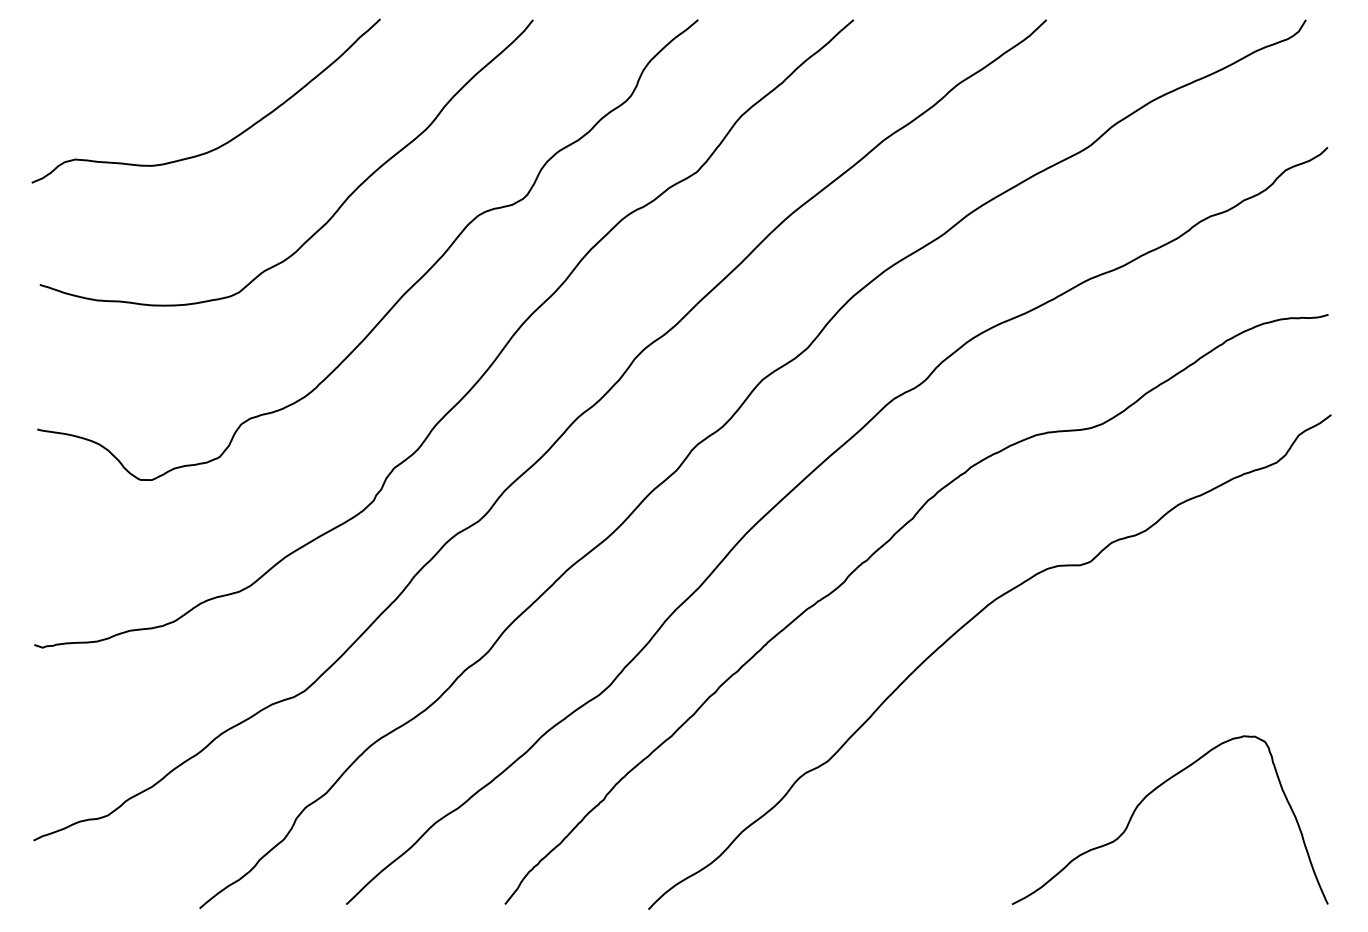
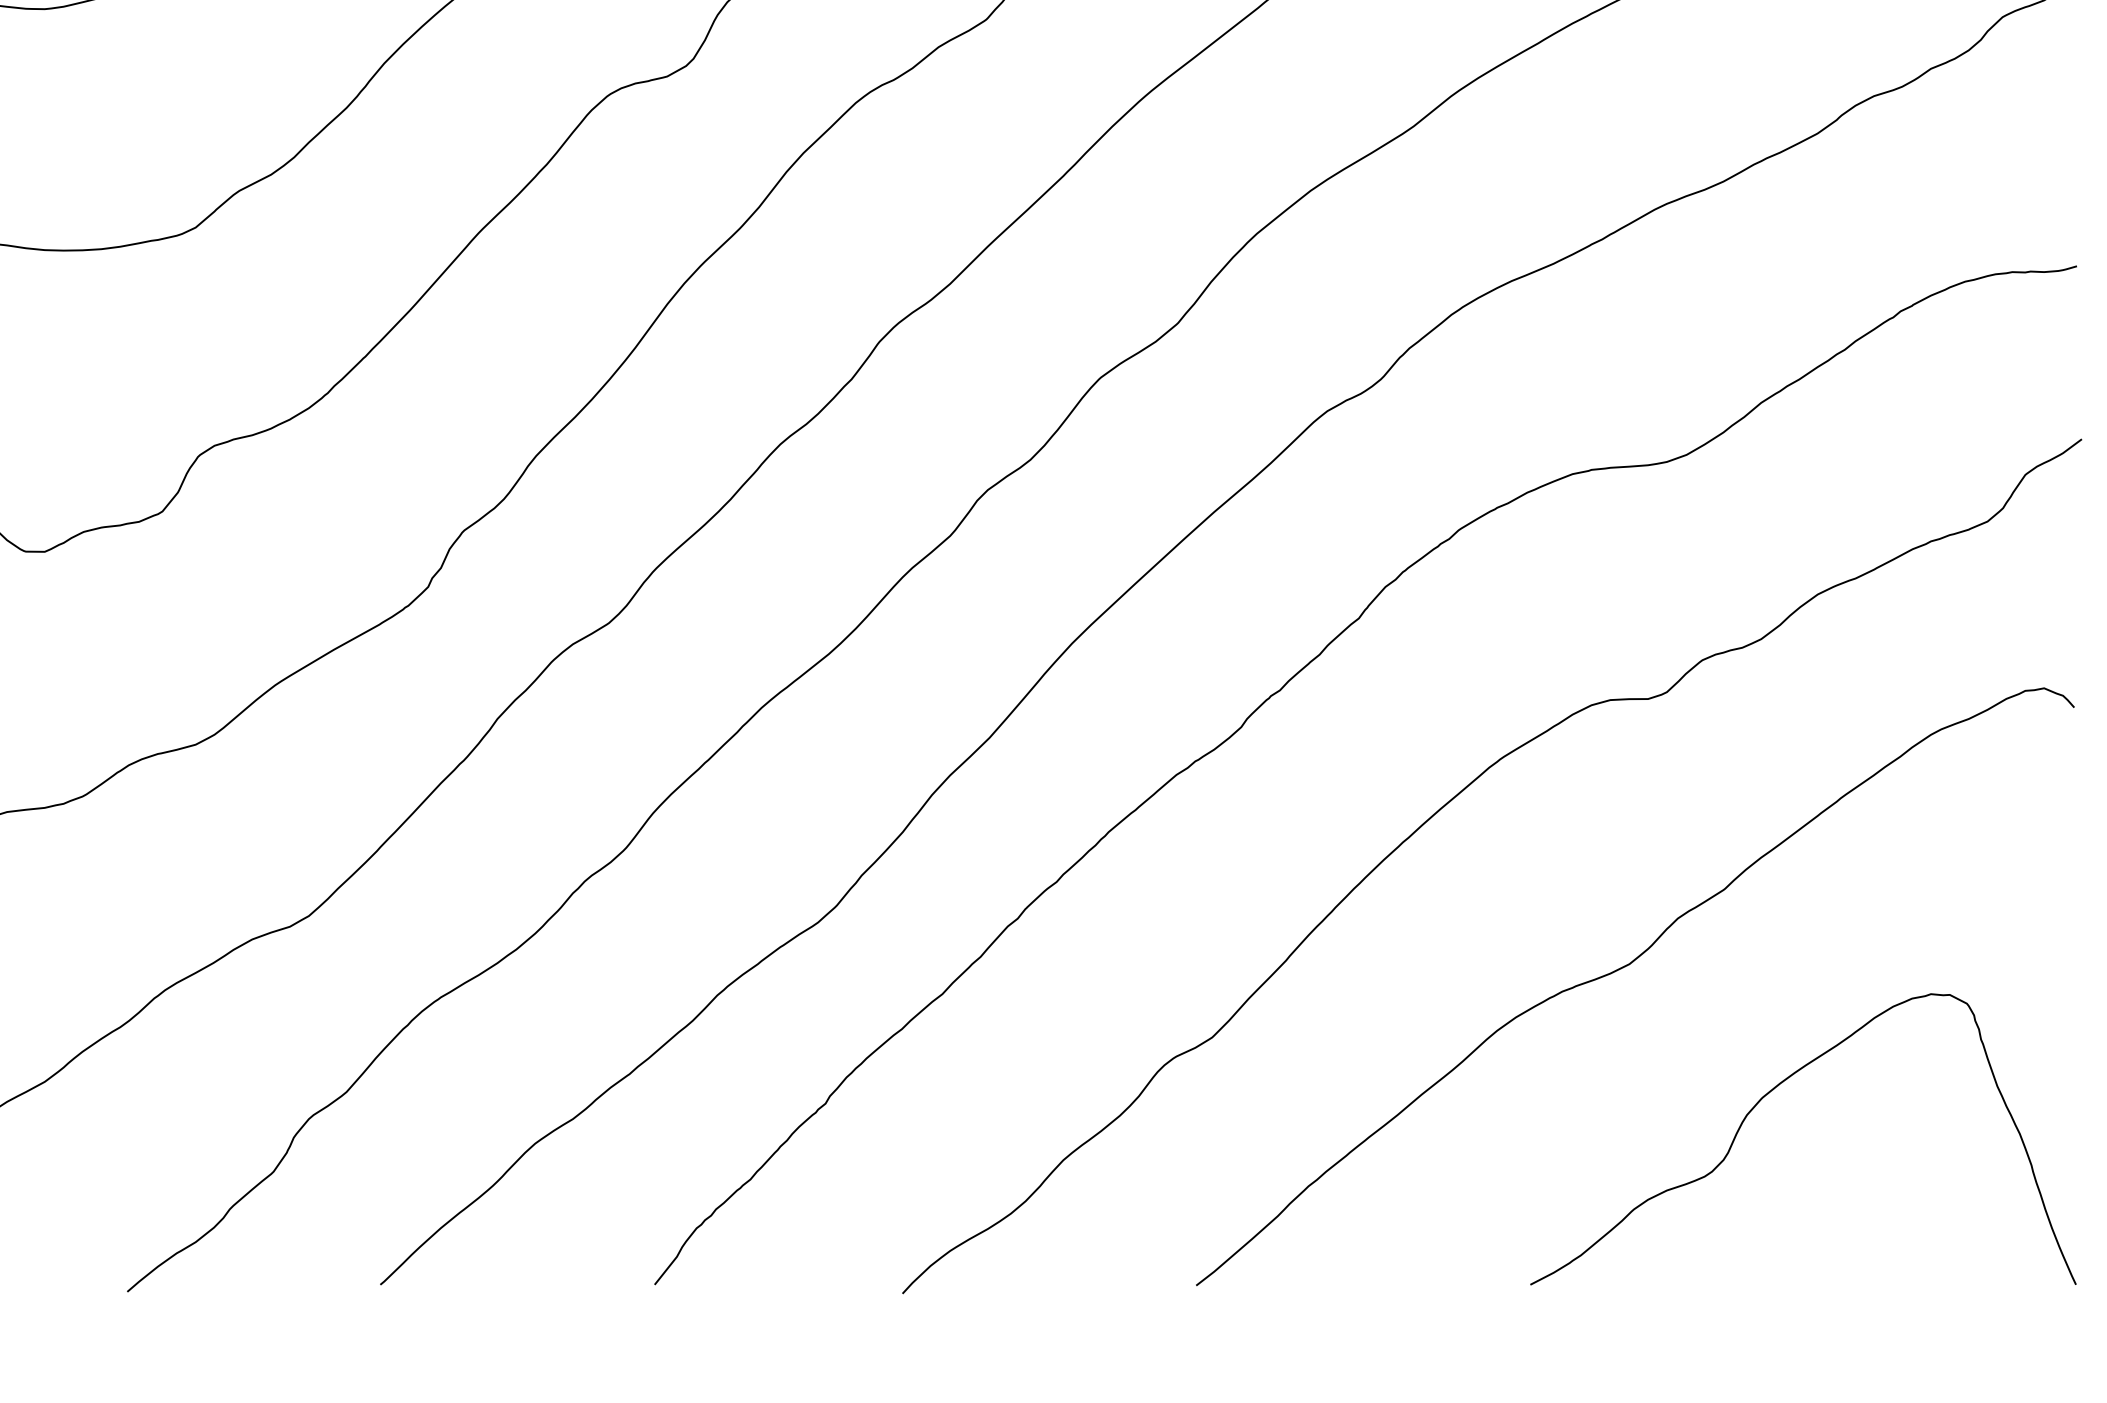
curve: (1066, 721) -> (1624, 968), added

